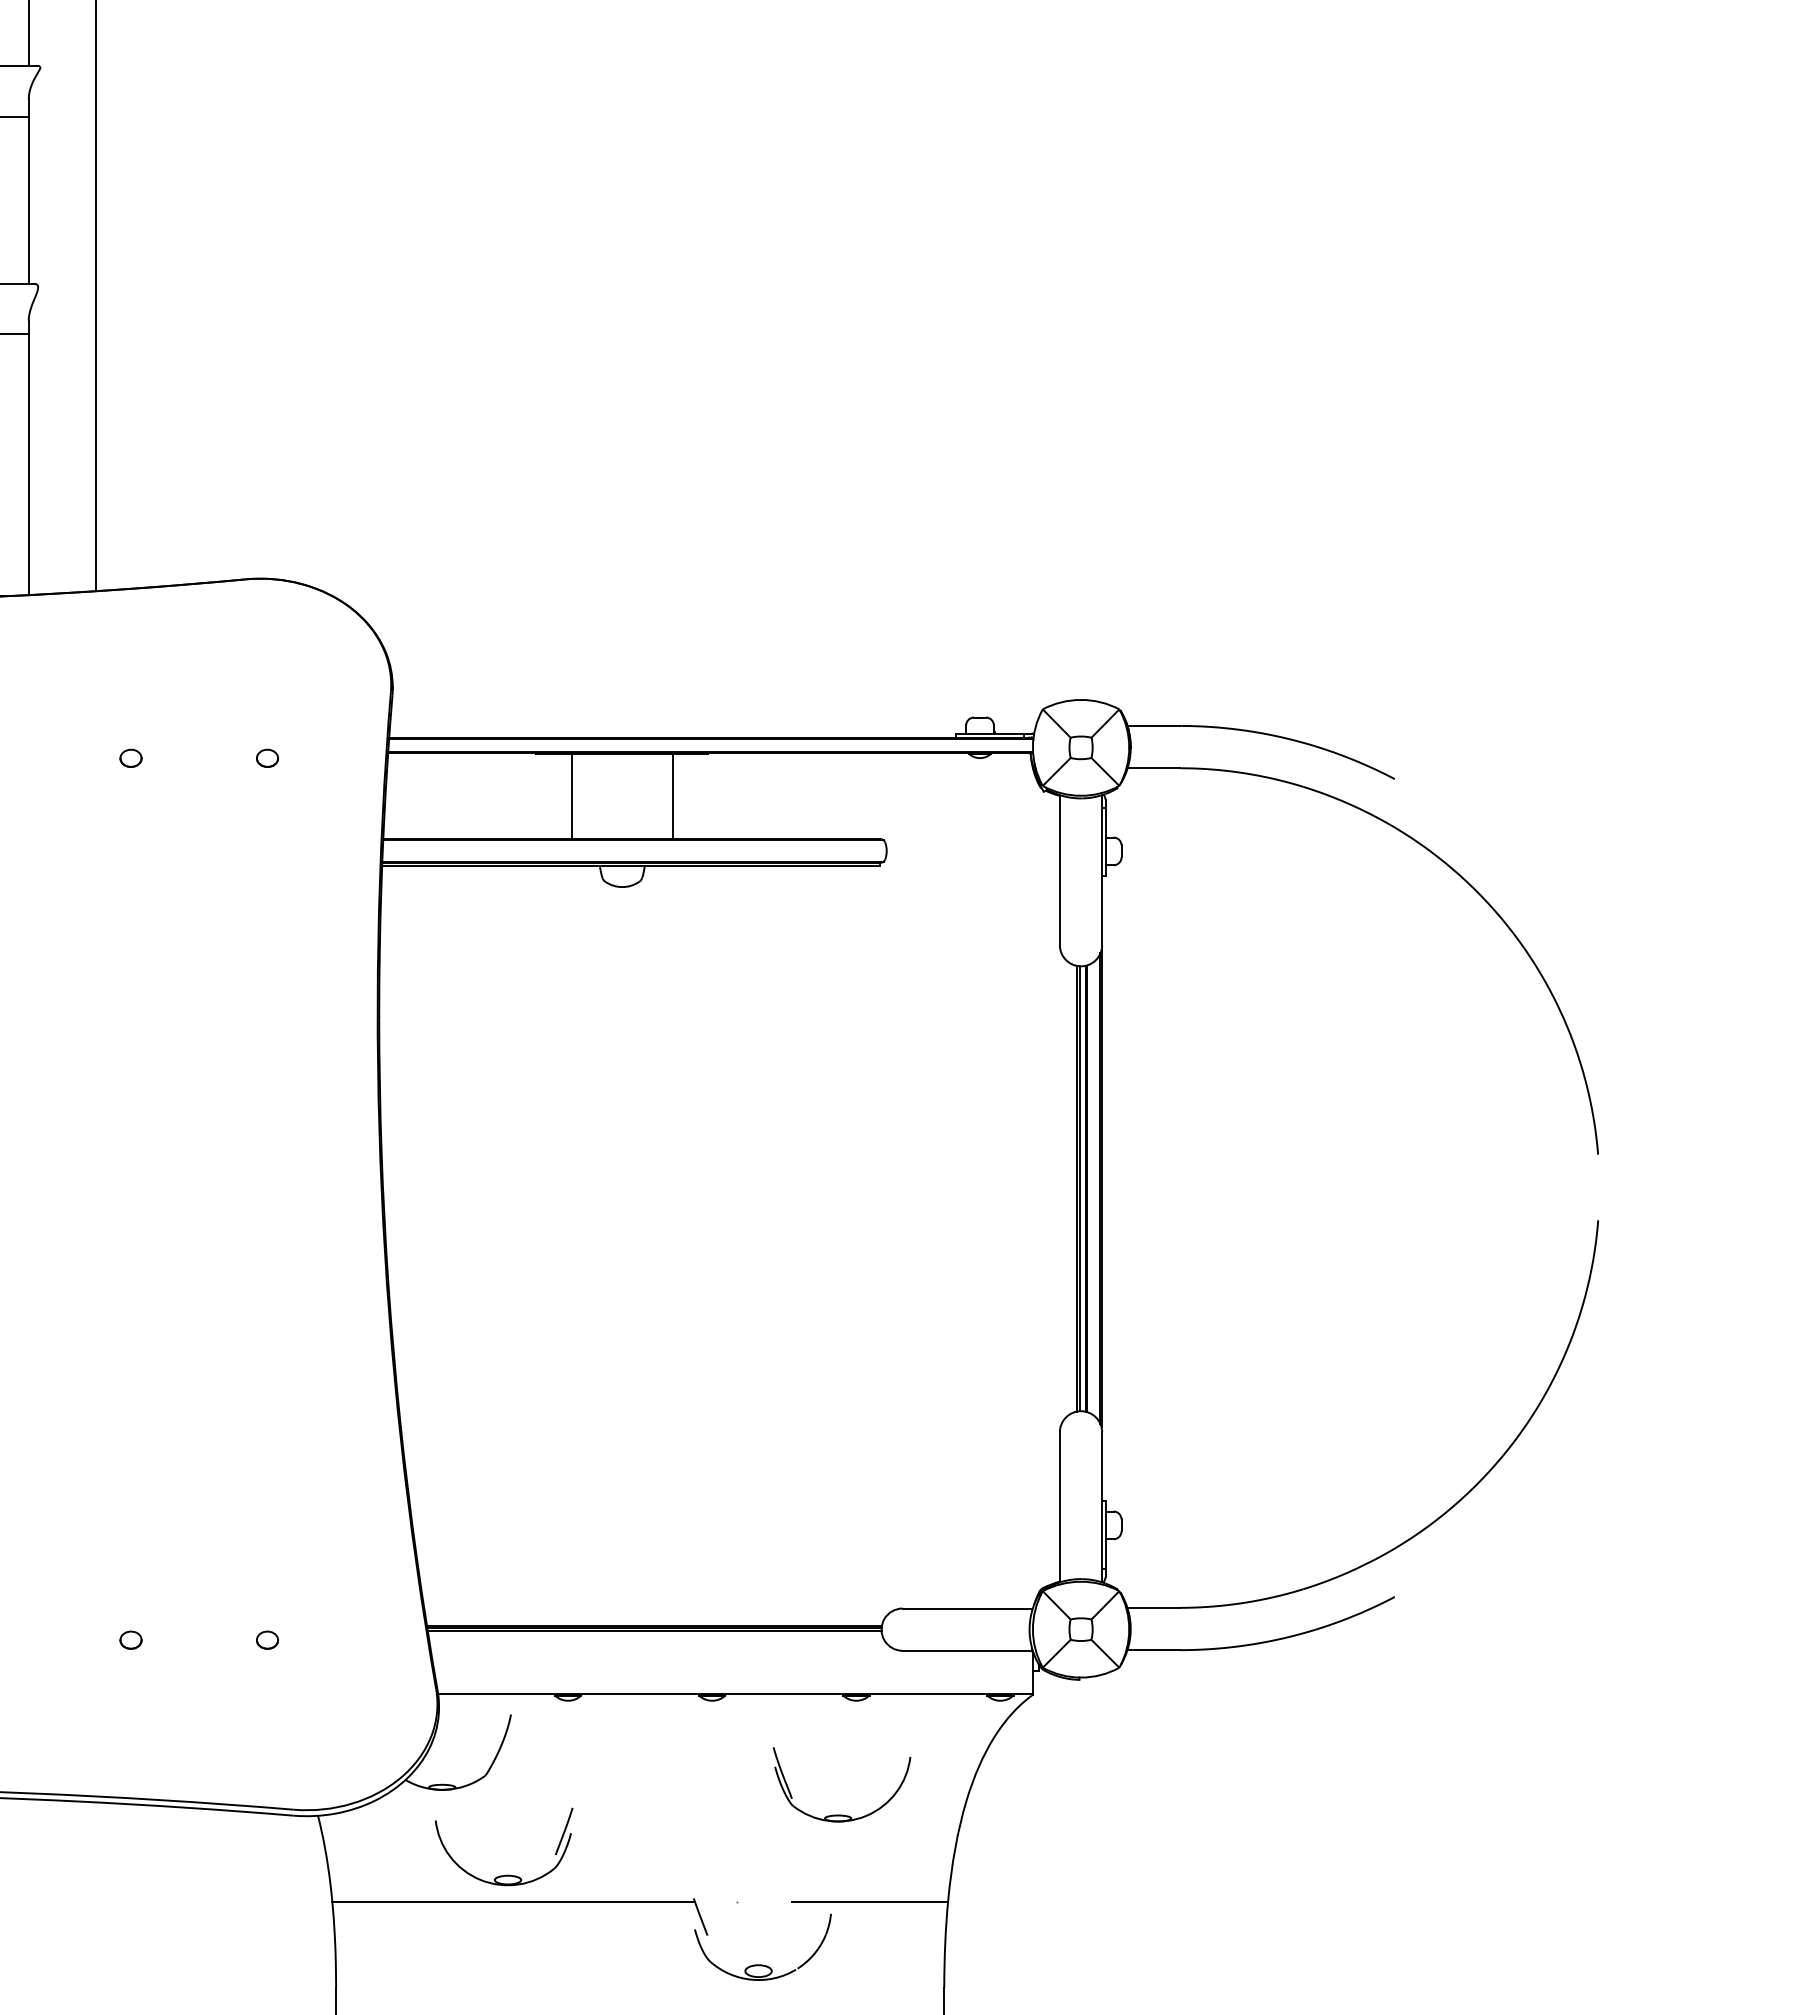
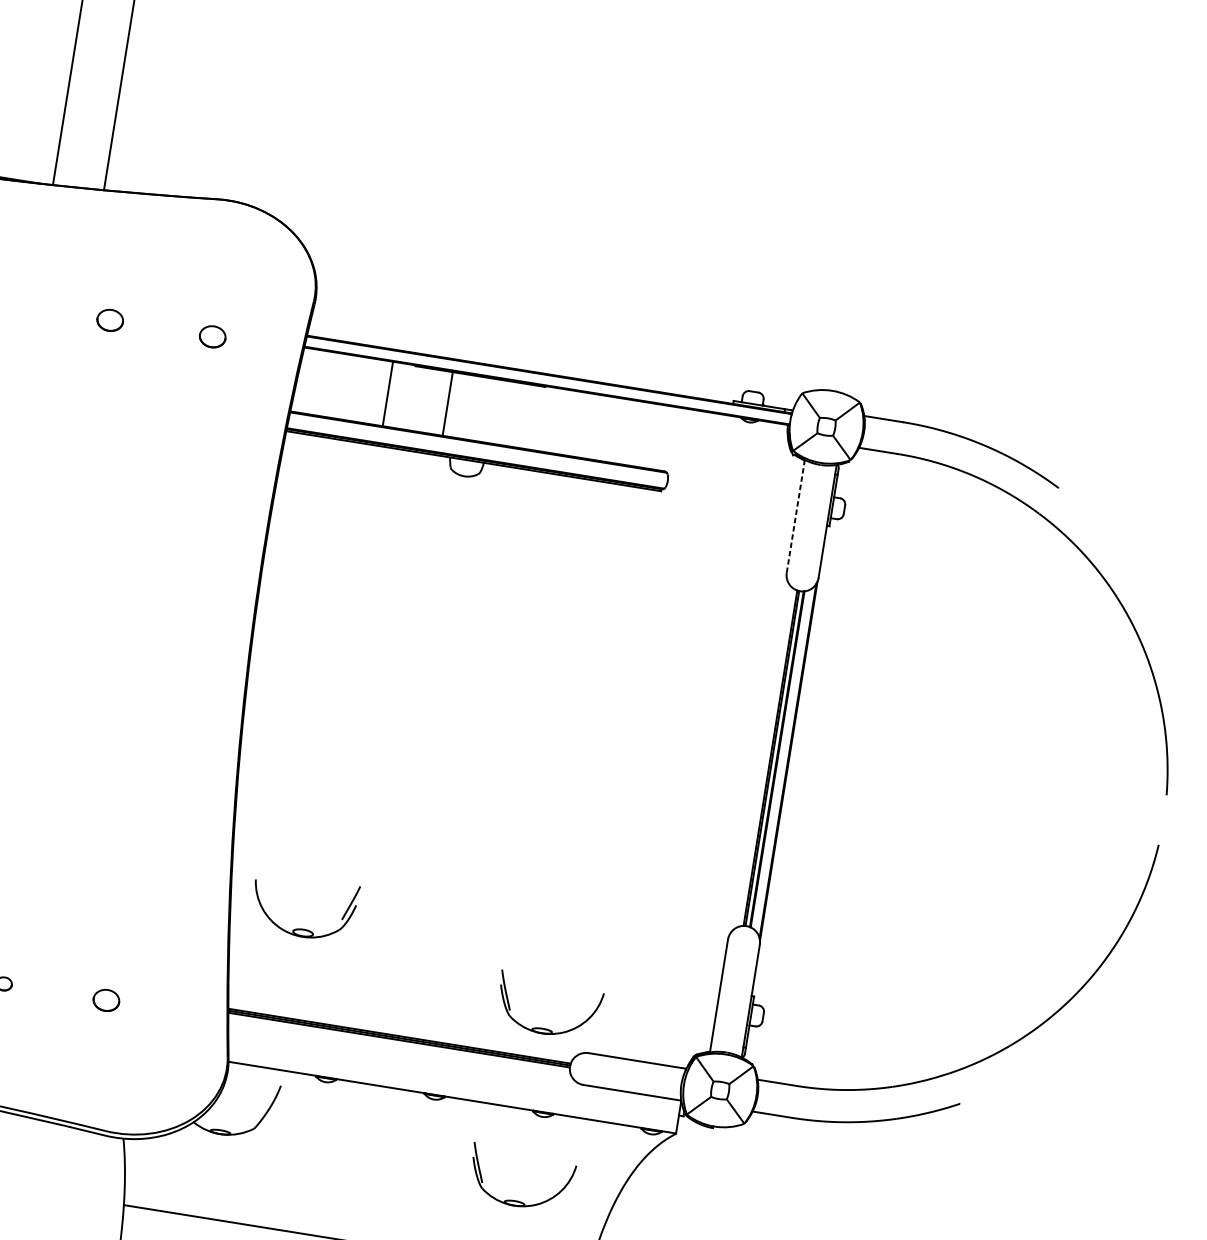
part: (130, 757) -> (109, 319), size x1.6
part: (267, 757) -> (213, 336), size x1.6
line: (572, 796) -> (388, 394), moved
line: (672, 796) -> (447, 403), moved
line: (1059, 870) -> (795, 516), solid -> dashed
part: (841, 1585) -> (545, 1028), added
part: (267, 1639) -> (106, 999), size x1.6
part: (505, 1874) -> (301, 928), moved

